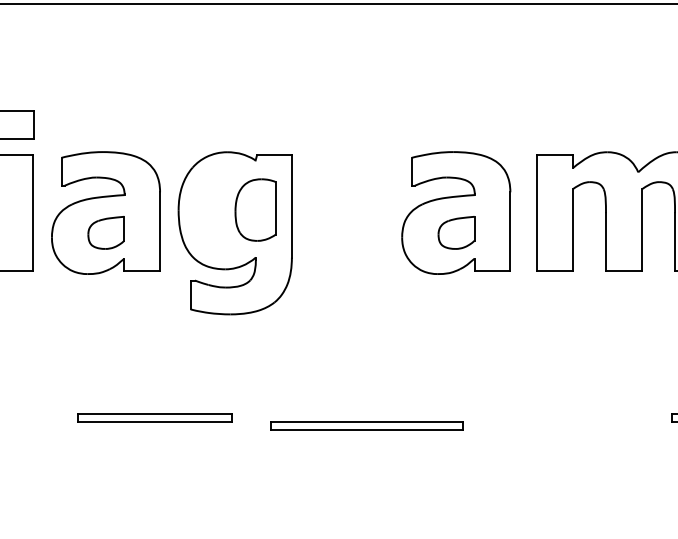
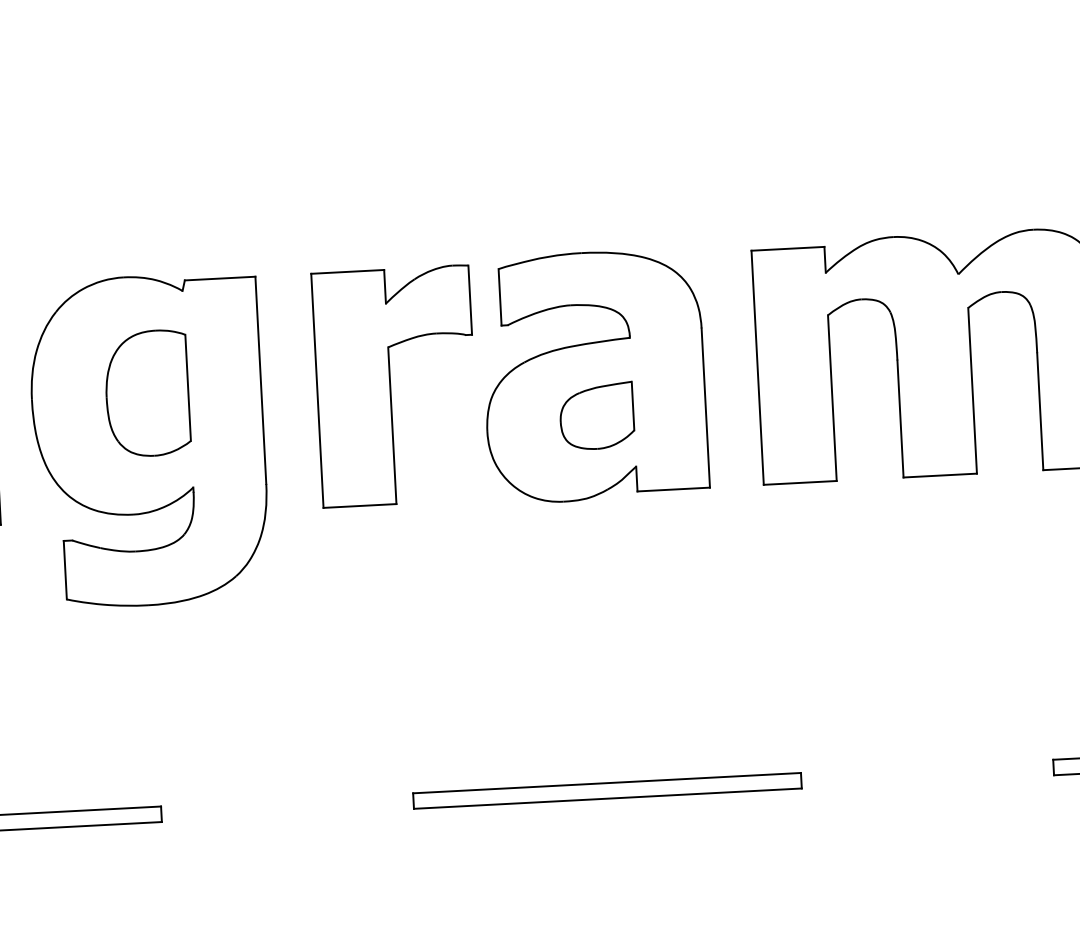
part: (255, 209) -> (146, 392), moved
part: (357, 212) -> (394, 385), added
part: (366, 425) -> (606, 790), moved

